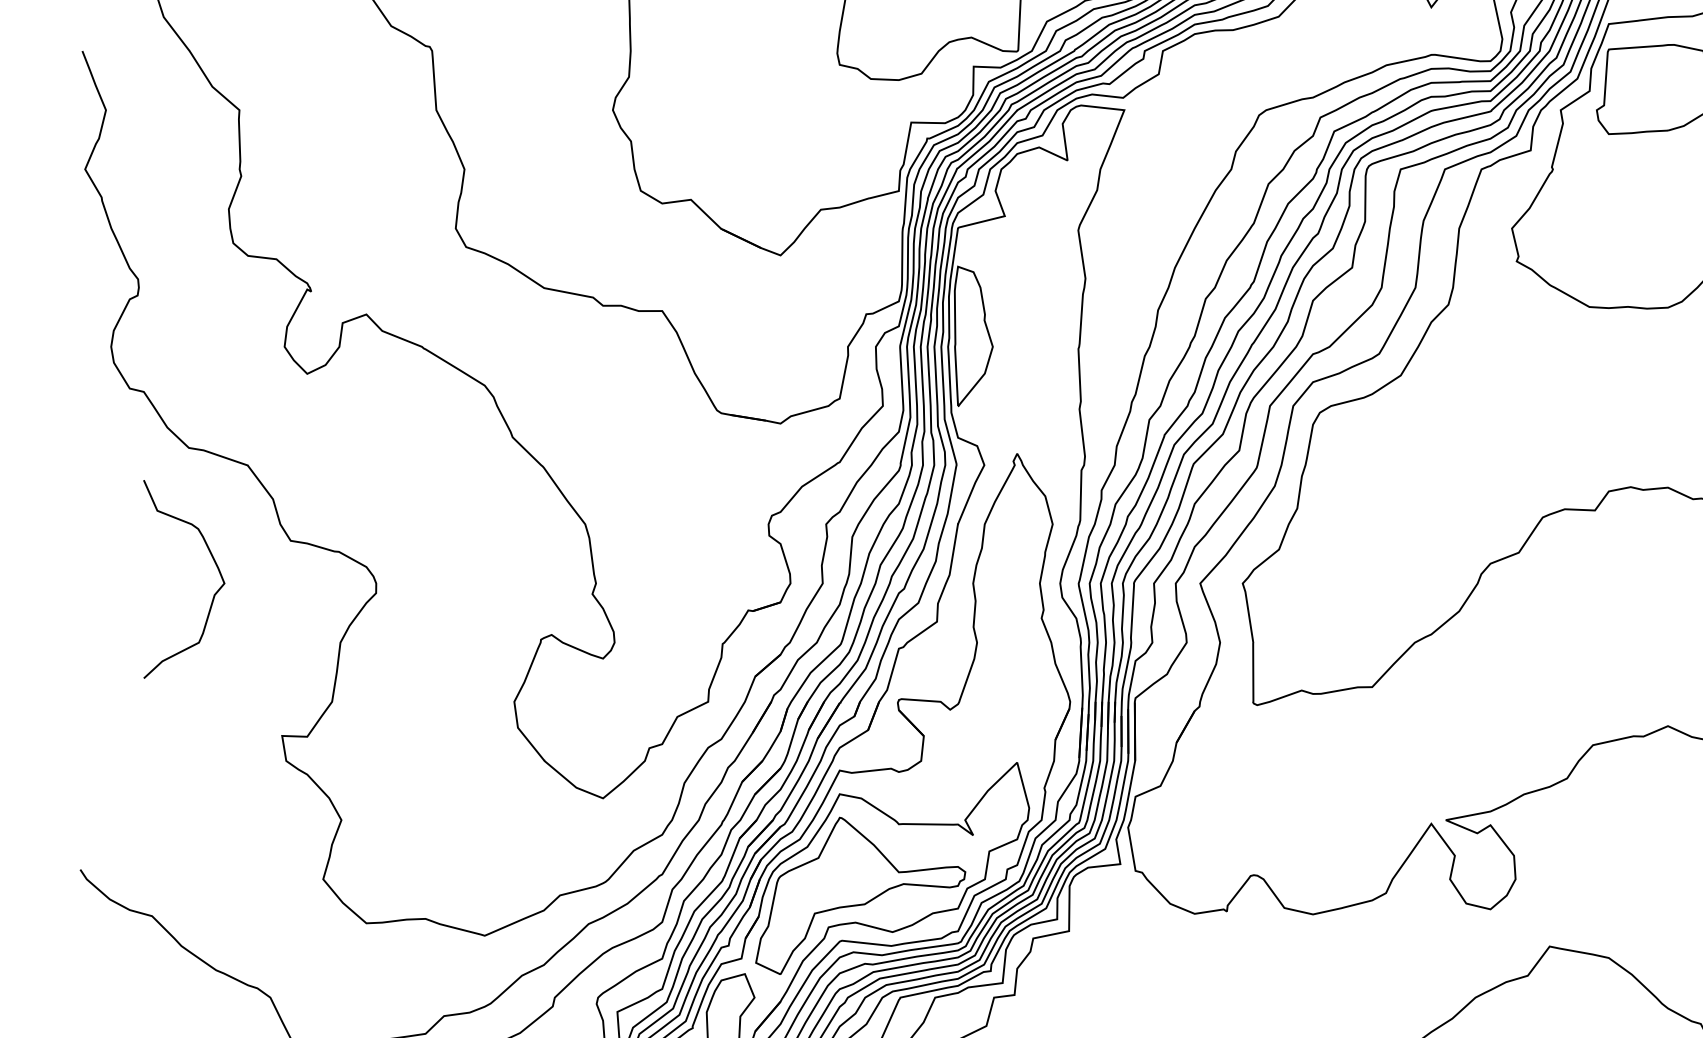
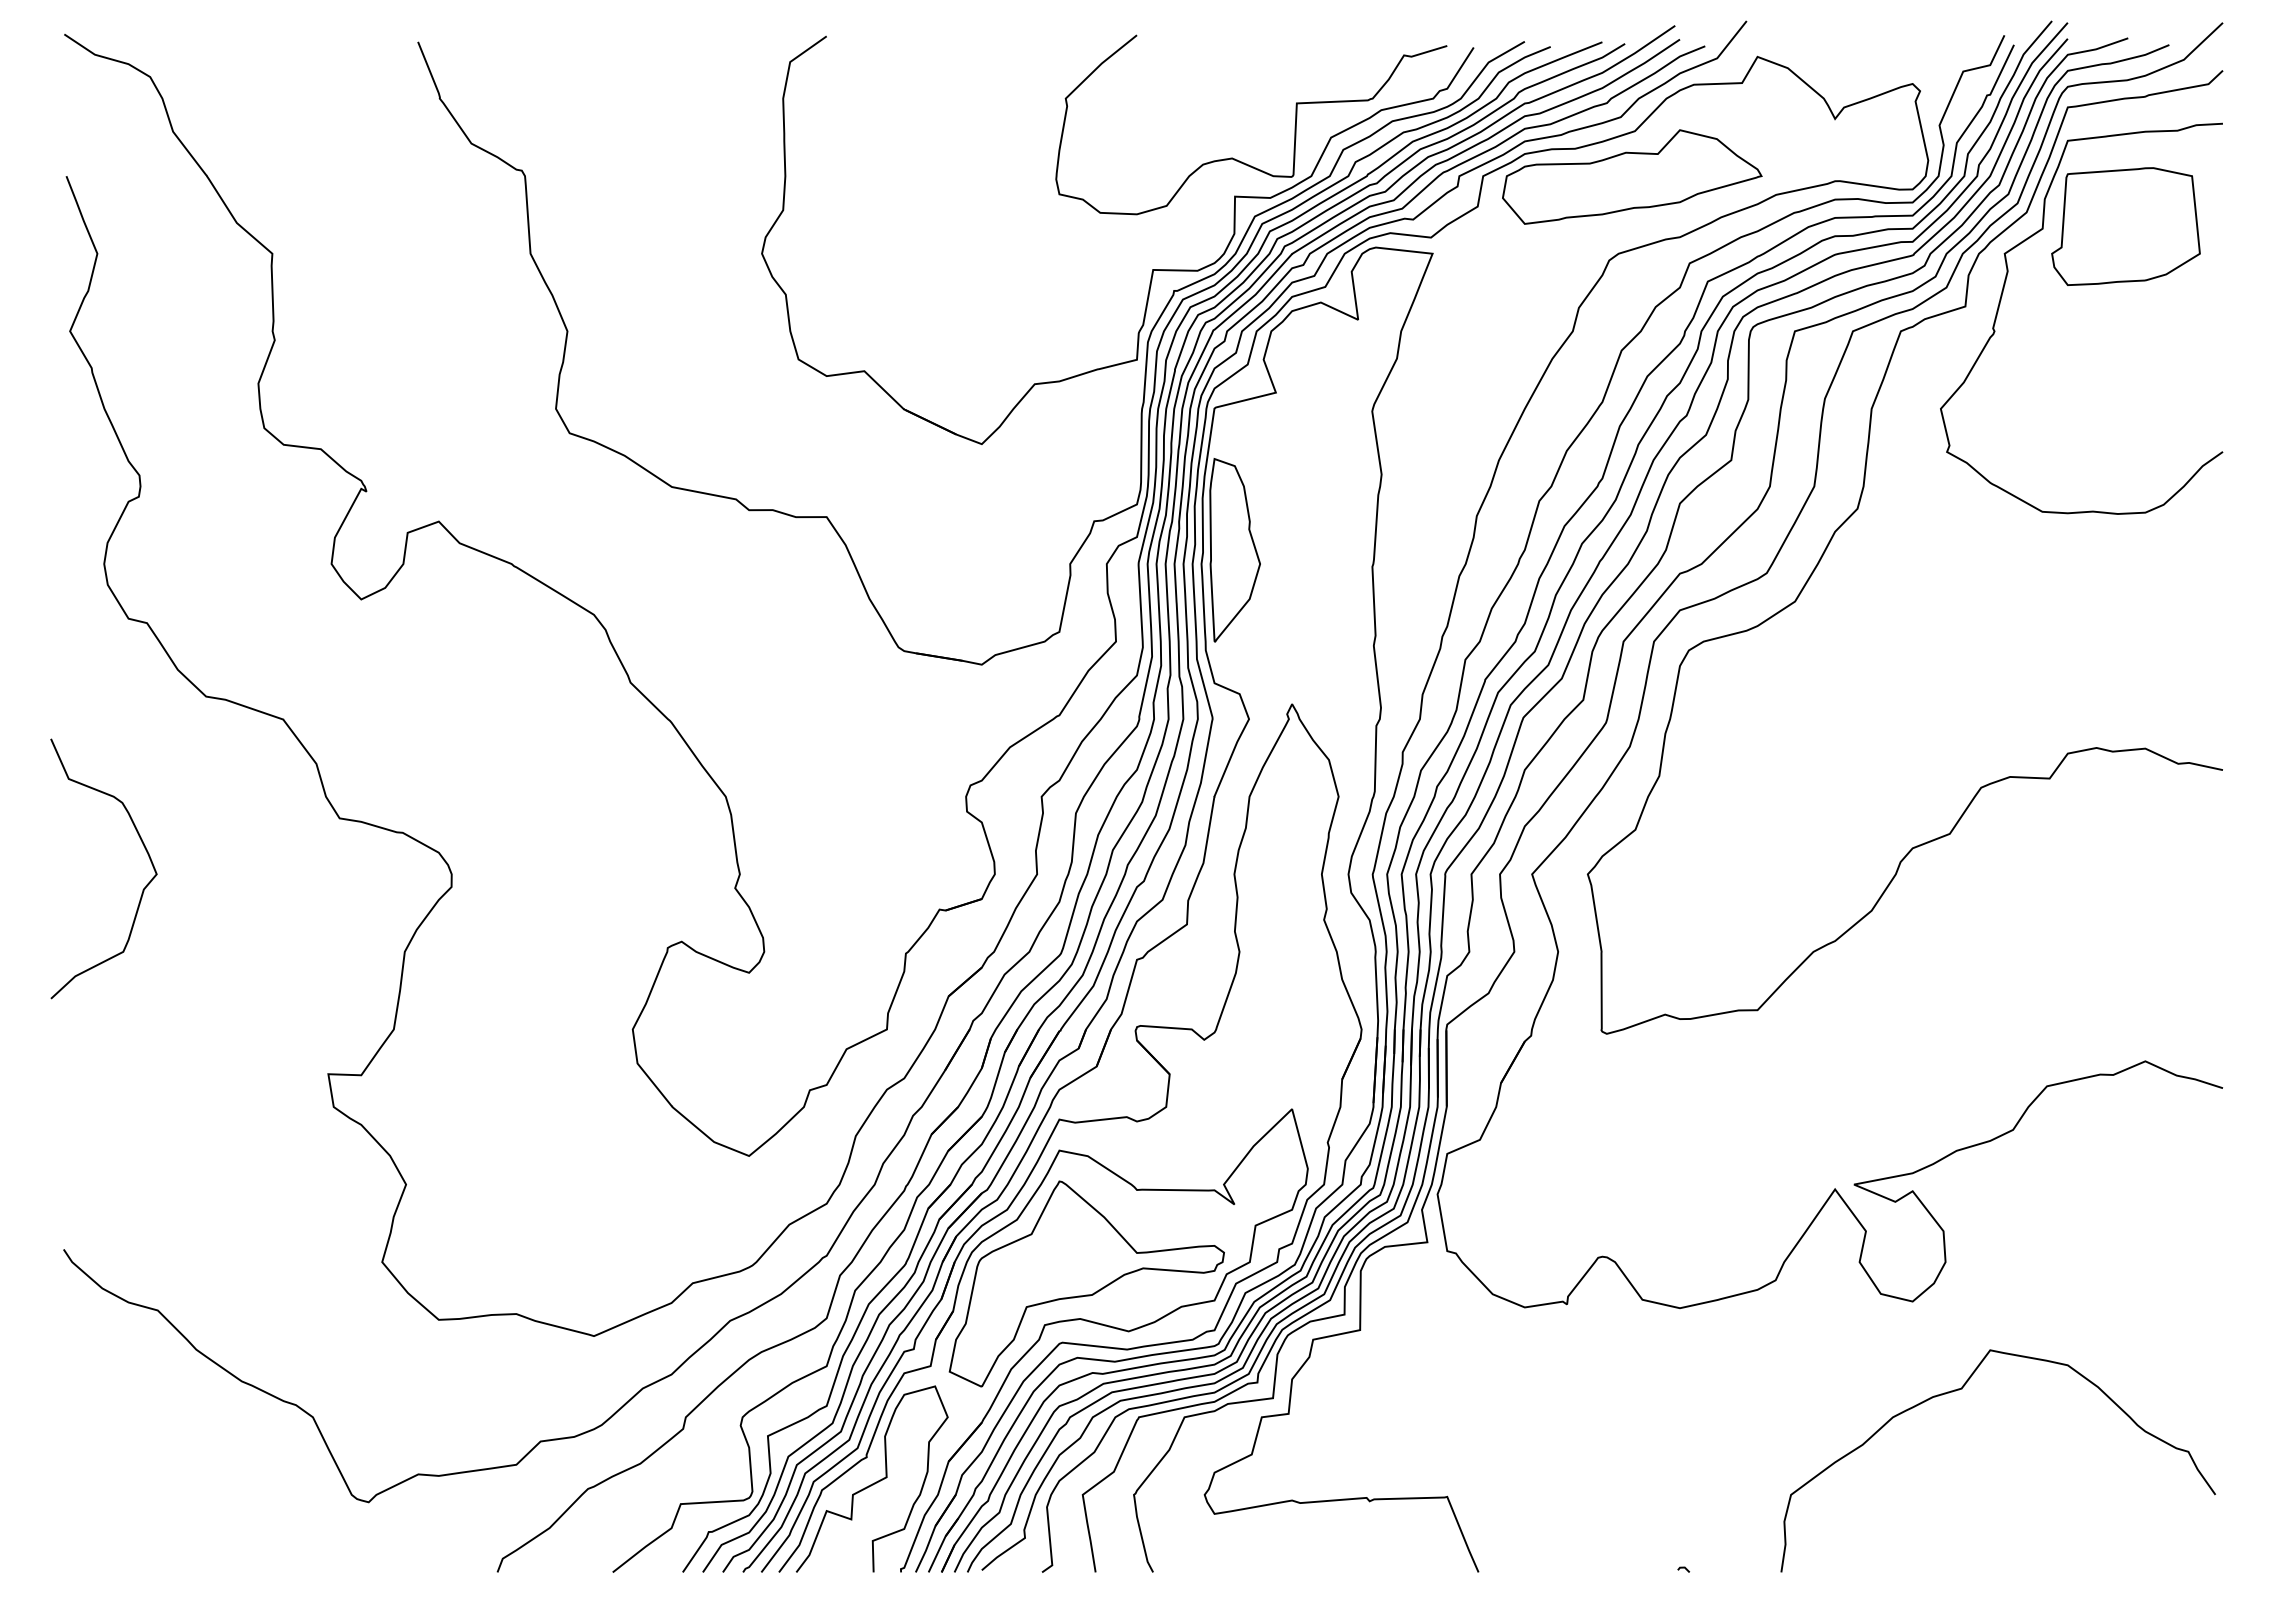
part: (1276, 51) -> (1632, 176), added
curve: (213, 595) -> (142, 889), moved

